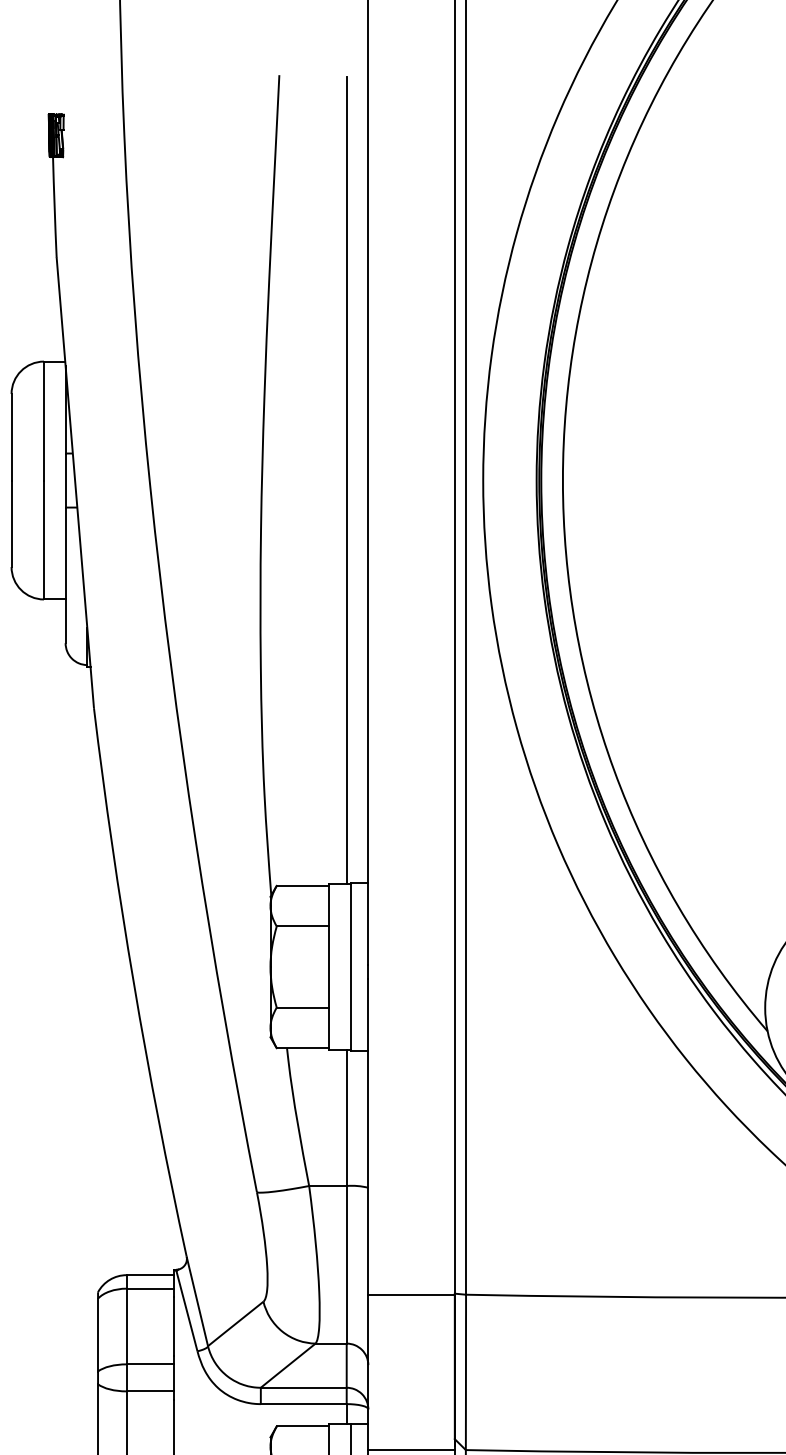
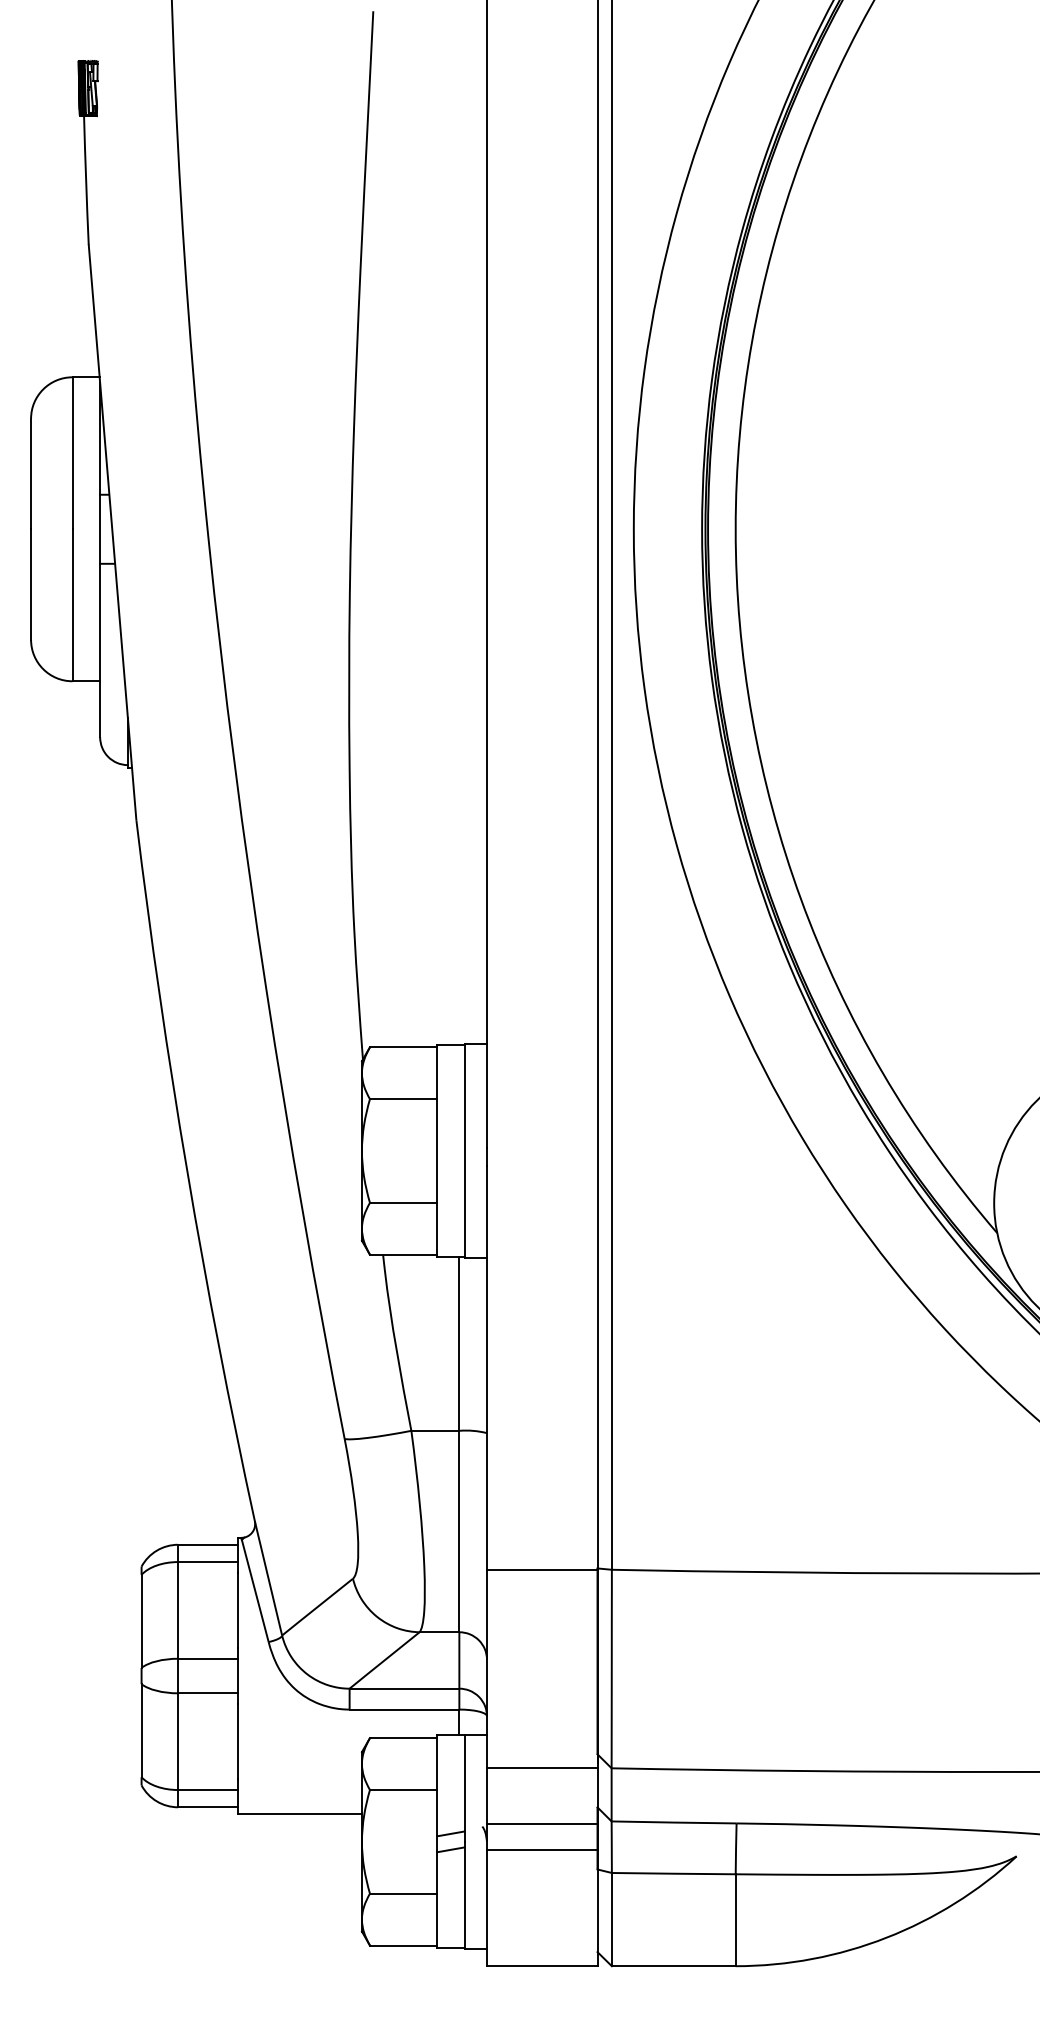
line: (346, 479) -> (459, 528), removed

